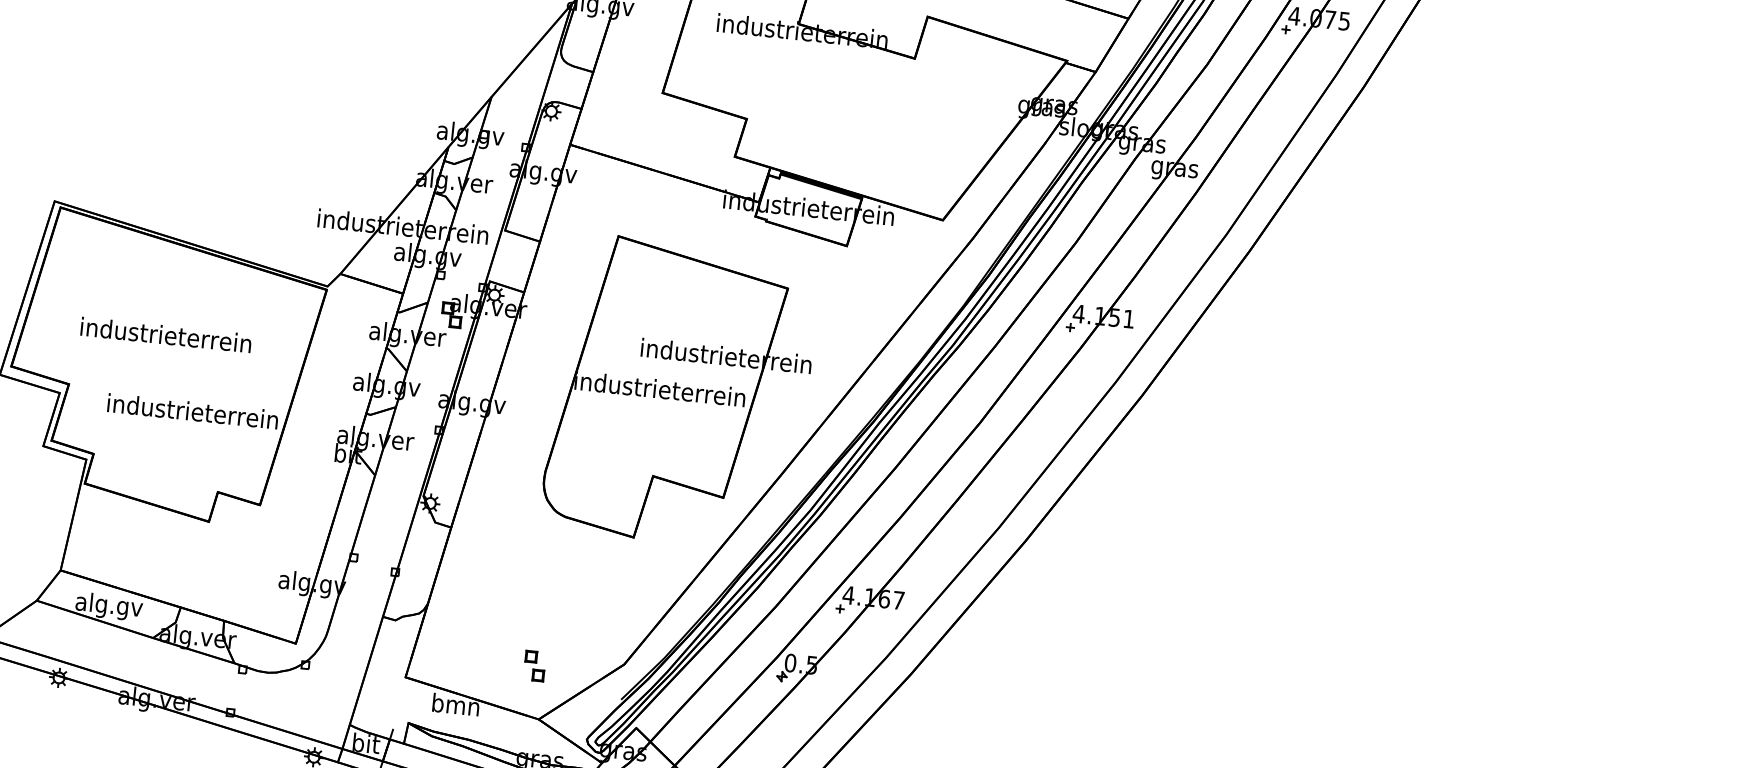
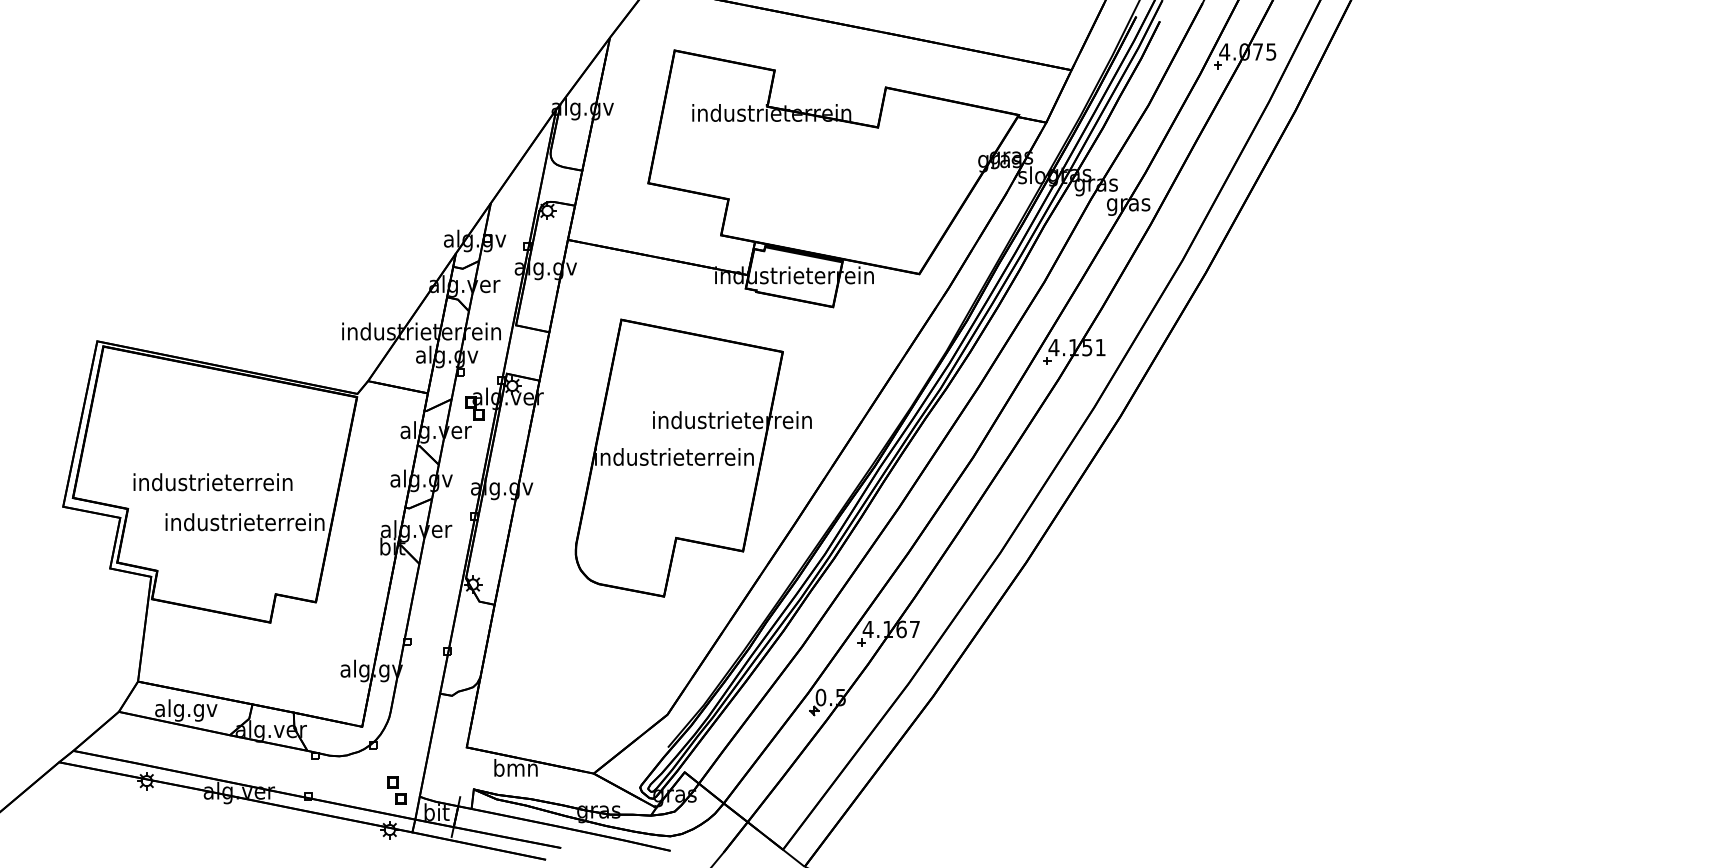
text: (165, 335) -> (212, 482), moved
part: (534, 665) -> (396, 790), moved

